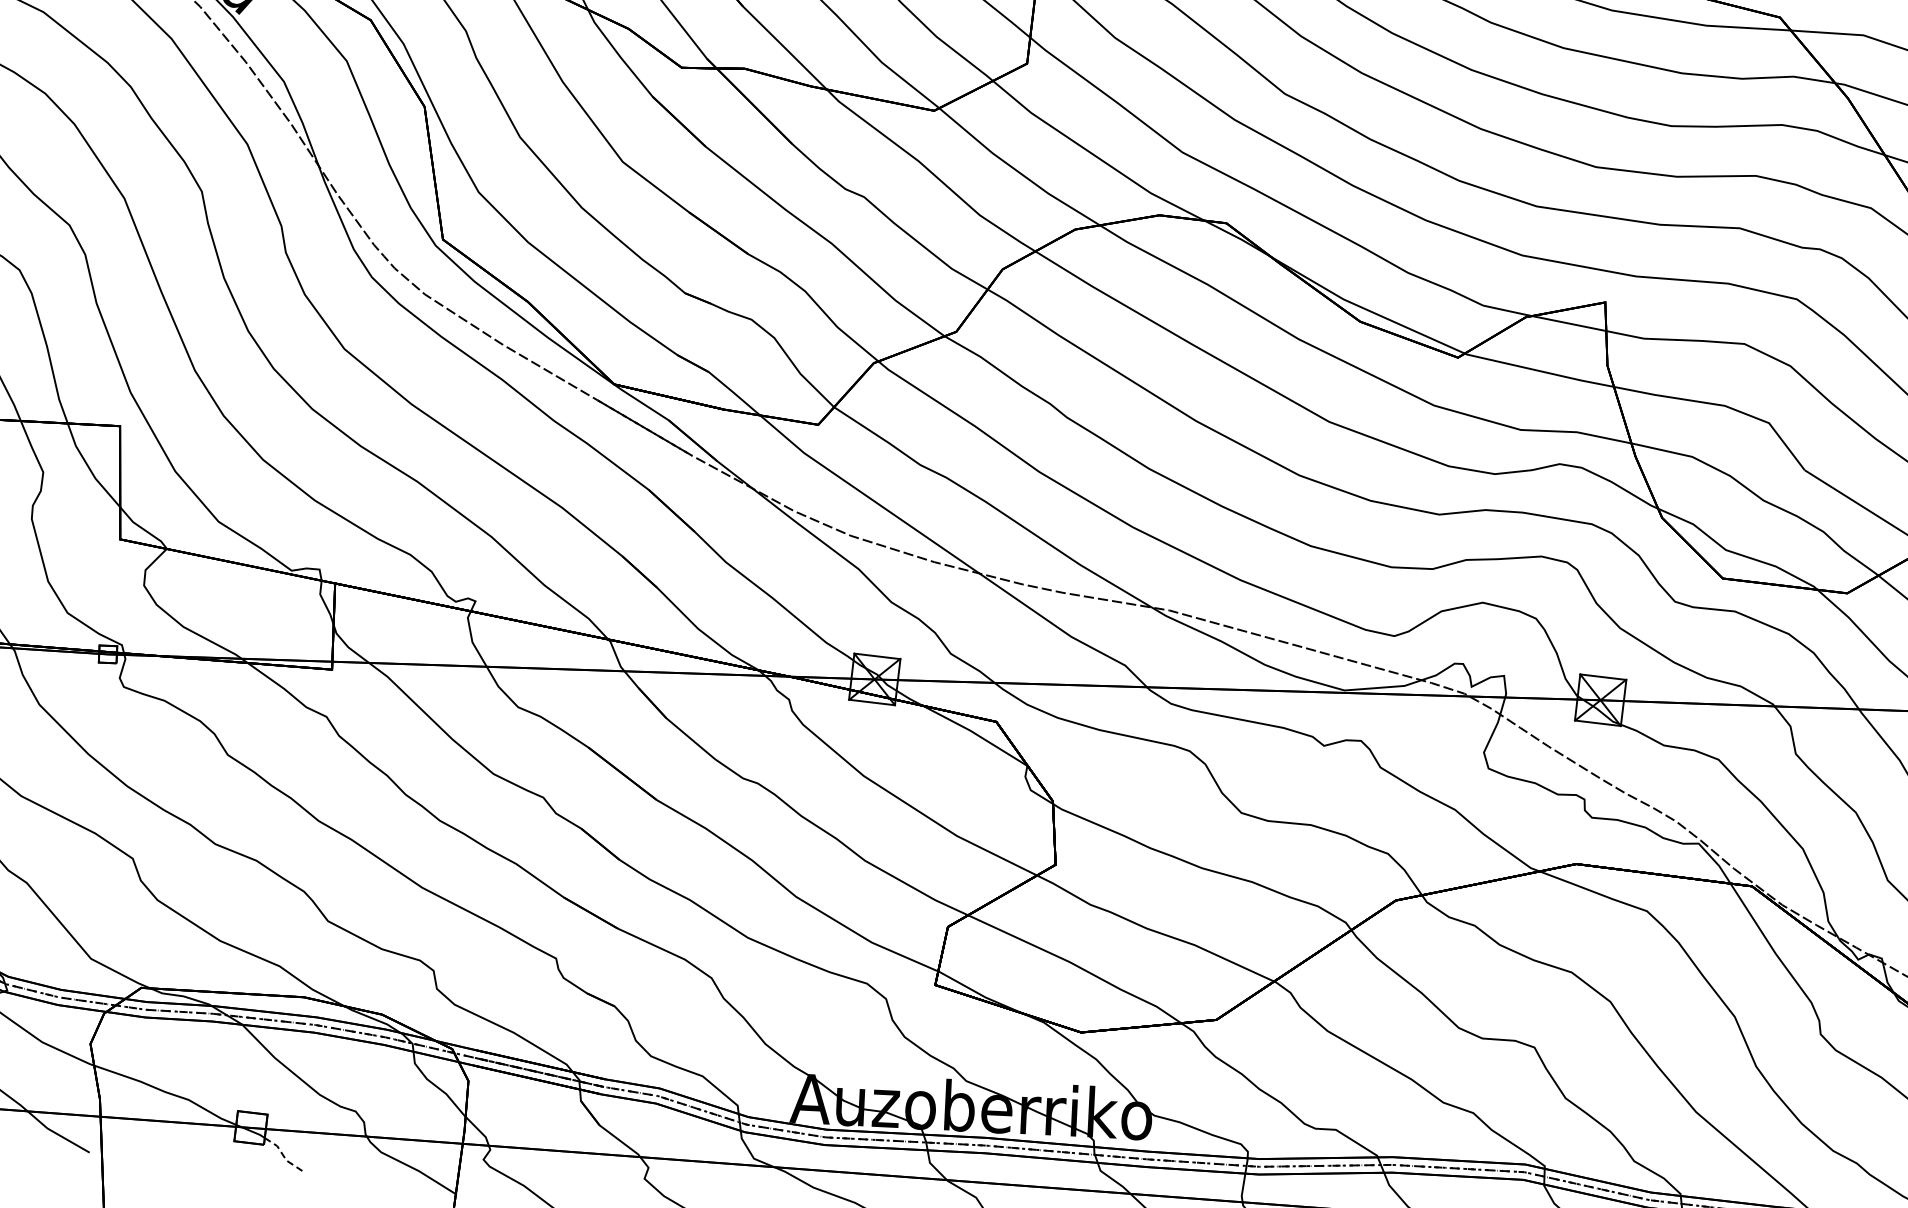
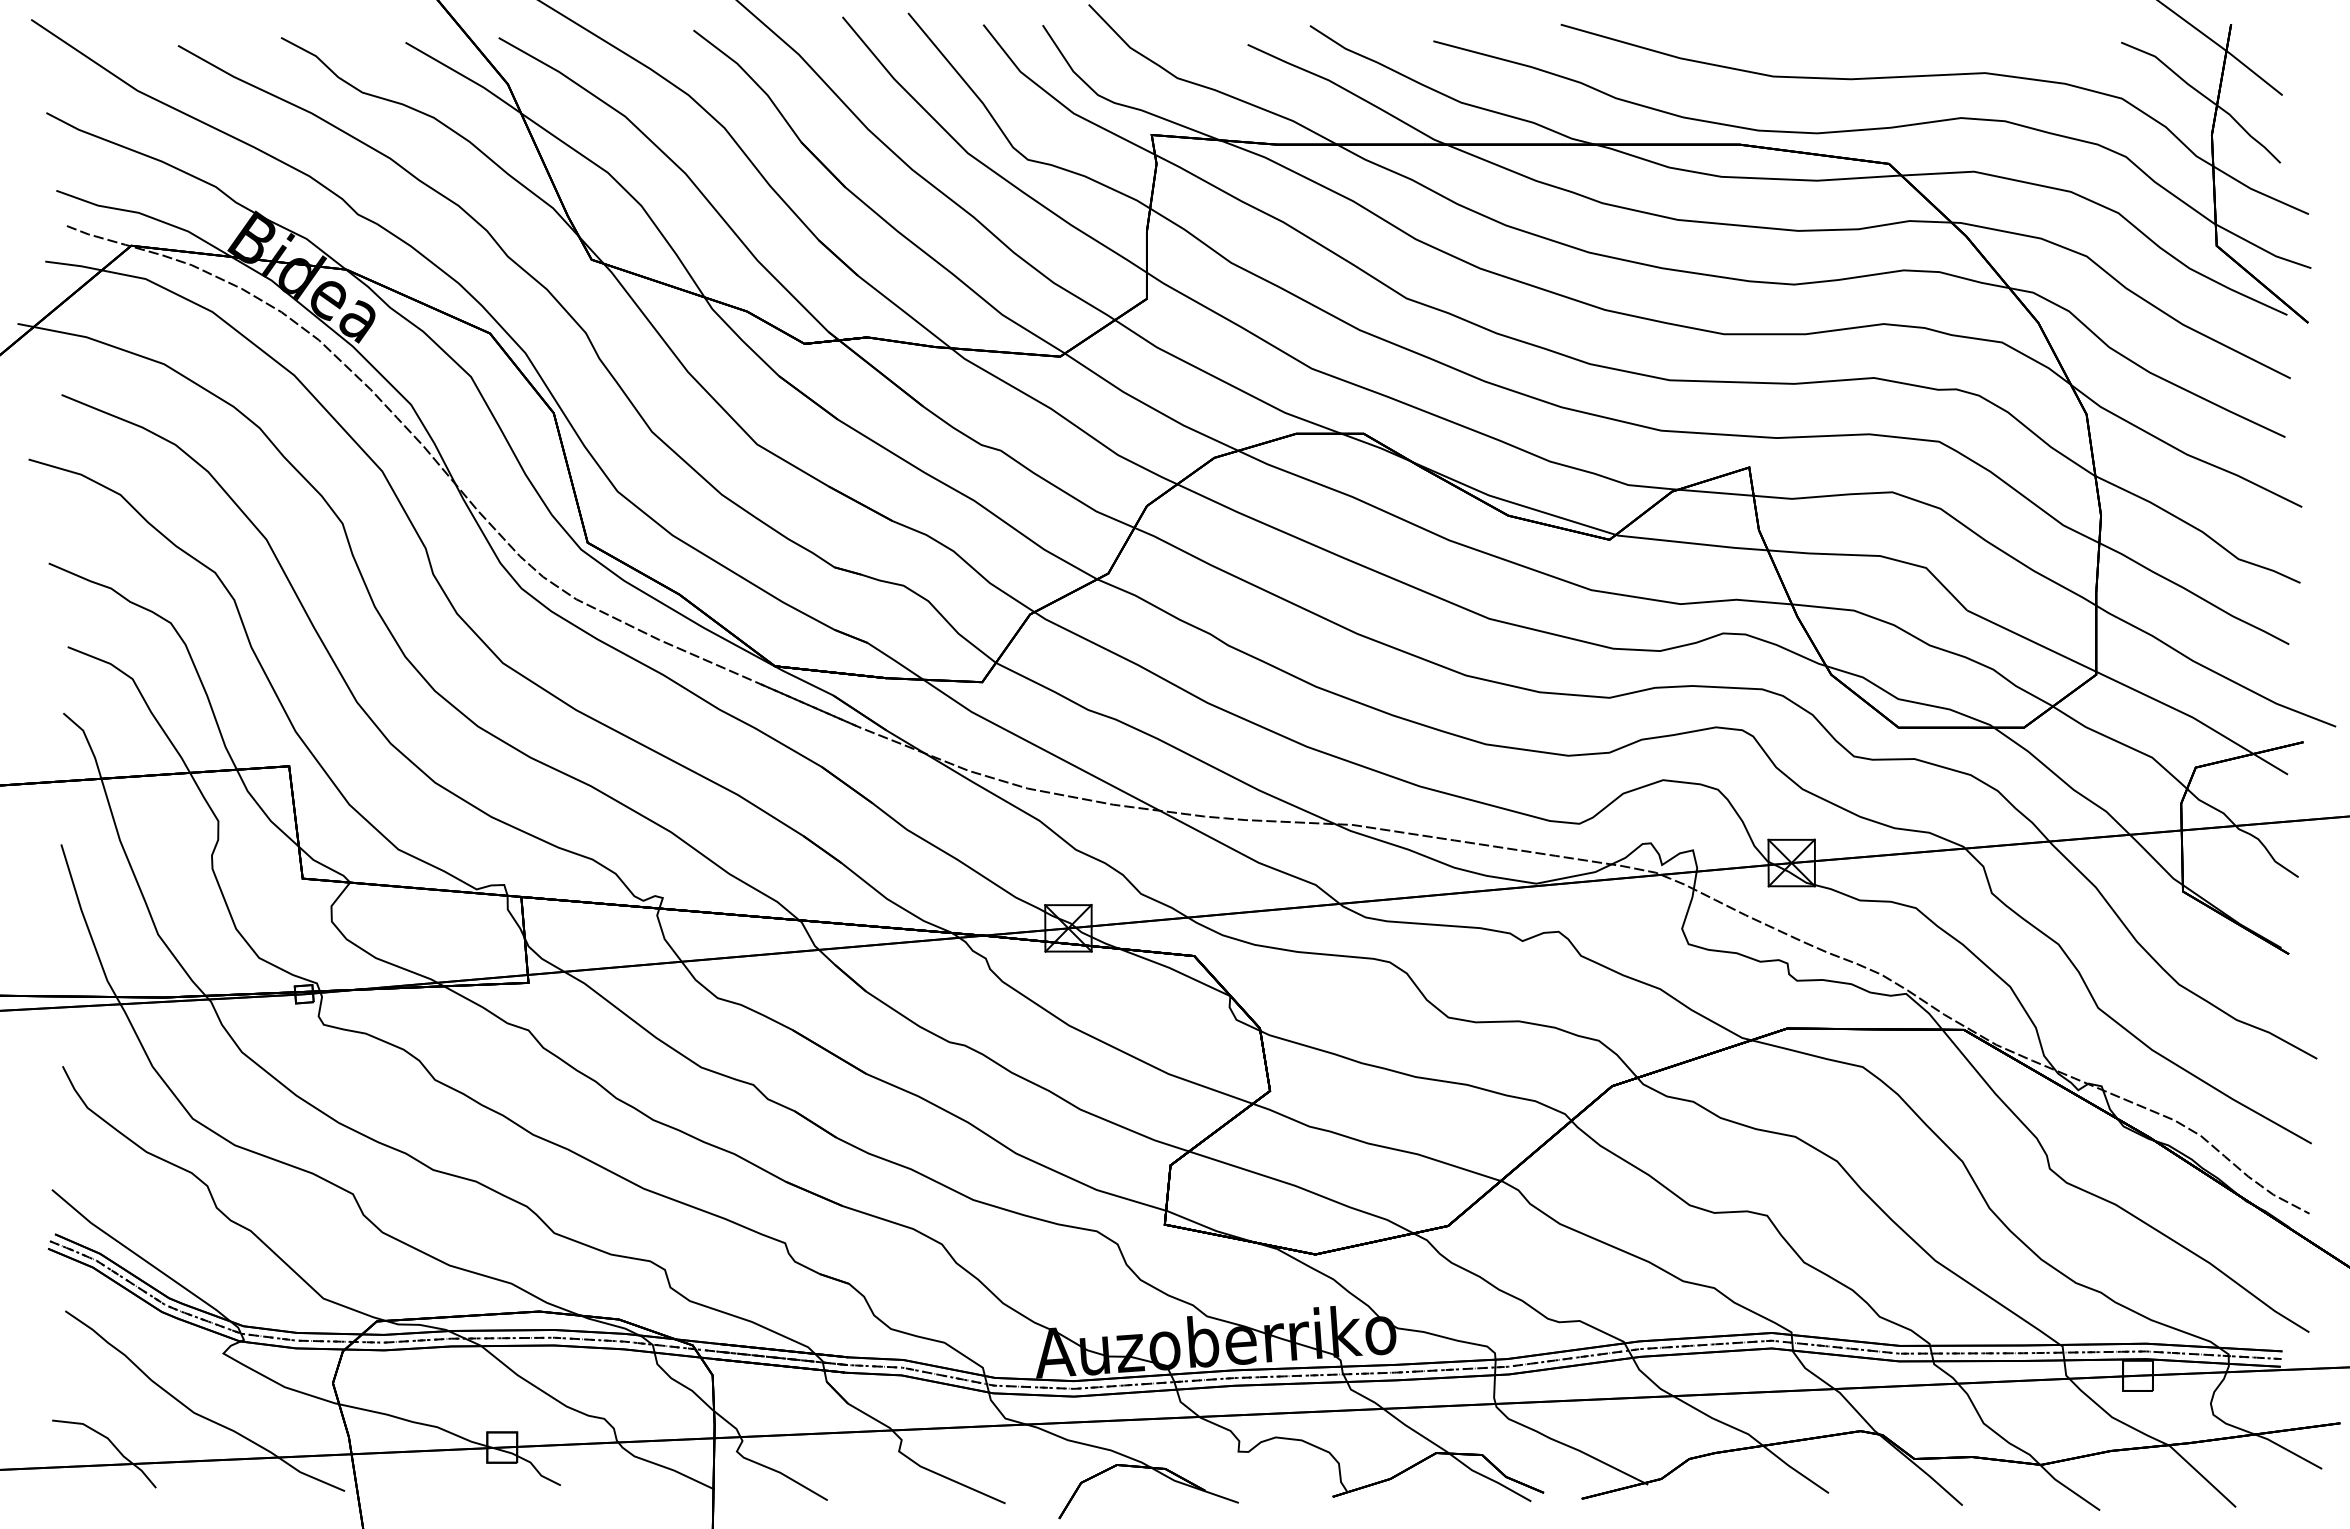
line: (284, 1156) -> (538, 1472), dashed -> solid

